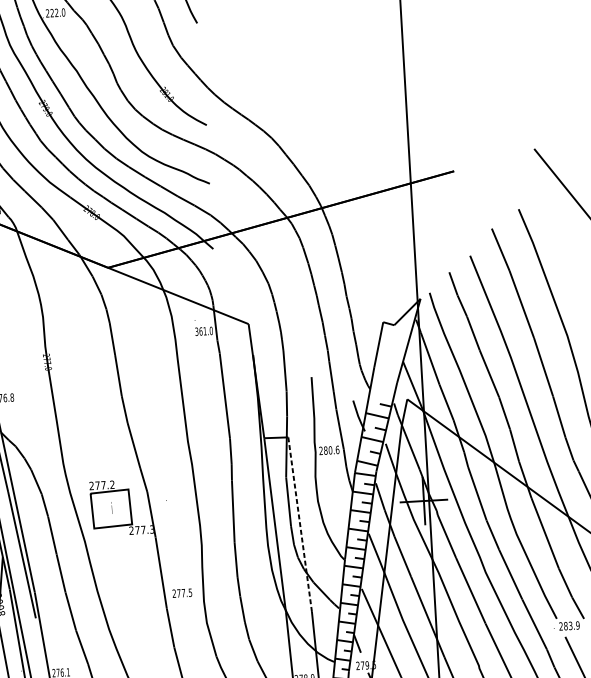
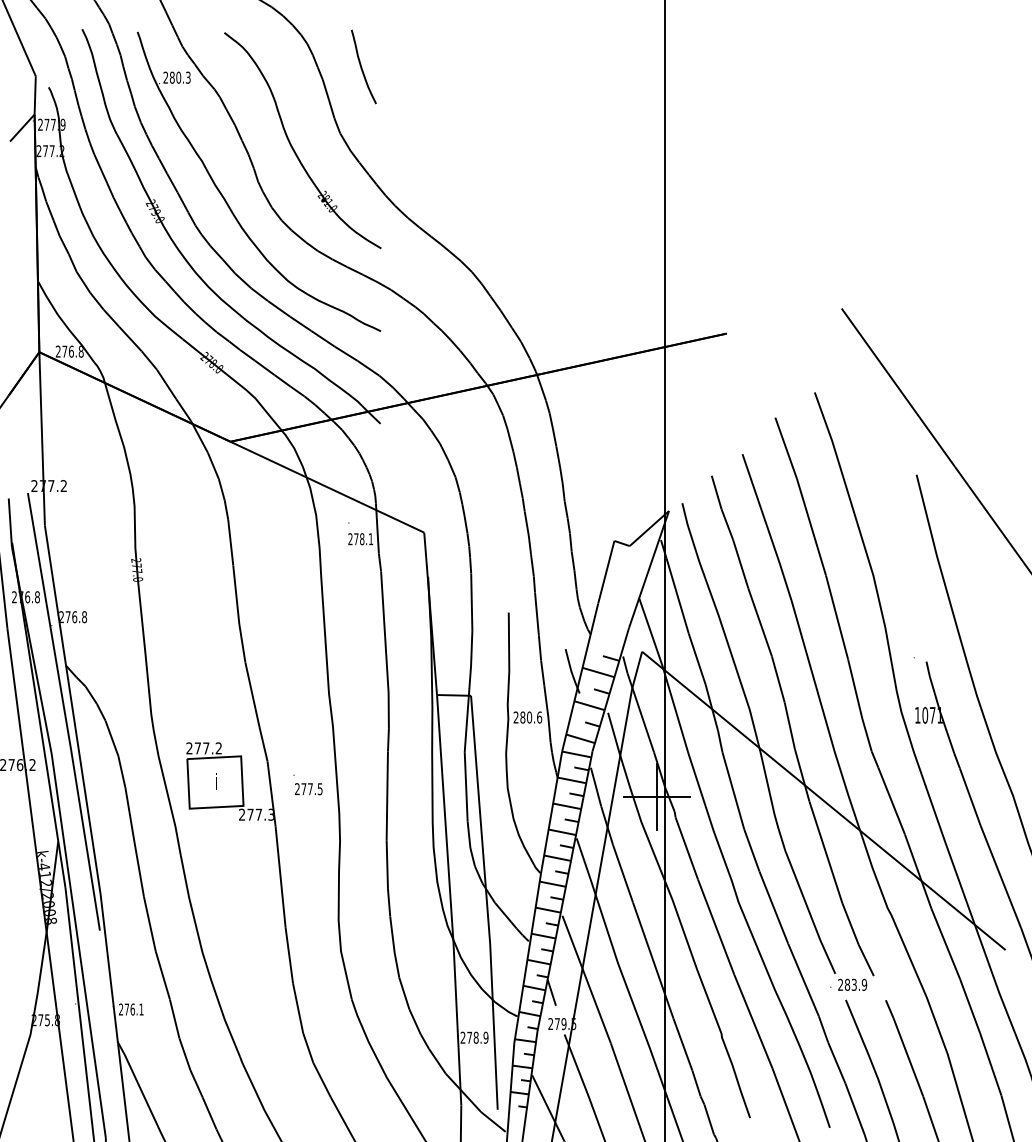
text: (57, 12) -> (179, 77), 222.0 -> 280.3
text: (203, 331) -> (360, 539), 361.0 -> 278.1
line: (300, 524) -> (480, 819), dashed -> solid
text: (182, 593) -> (308, 789), moved

